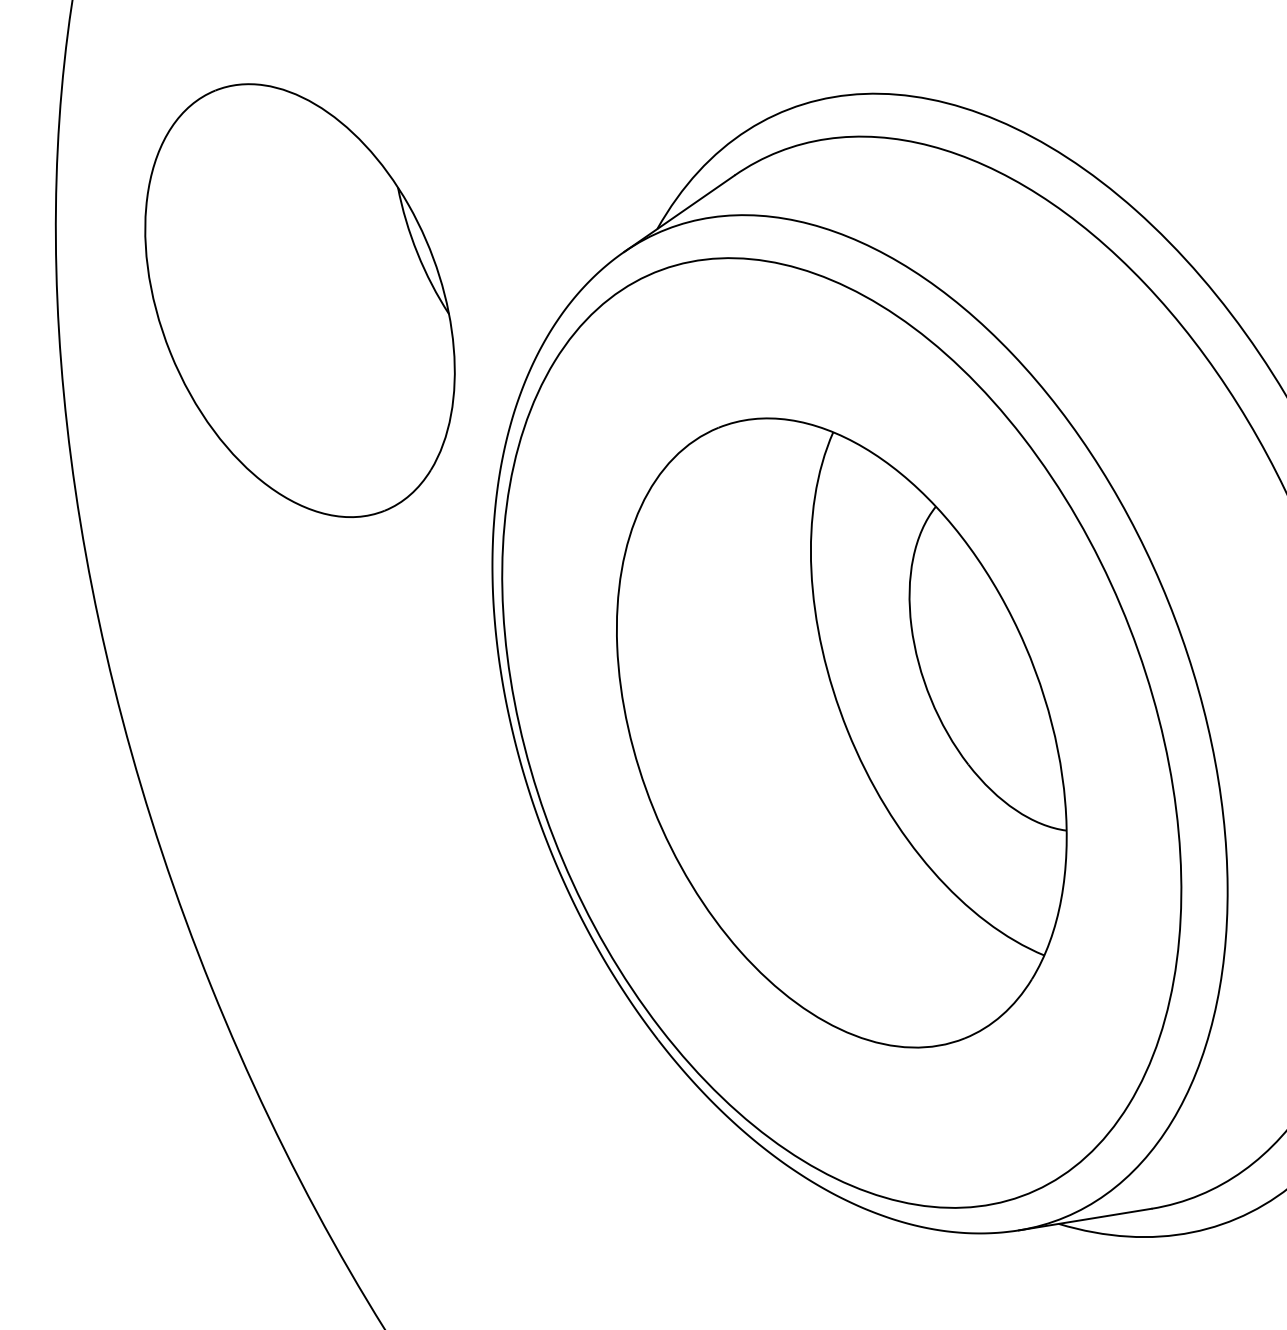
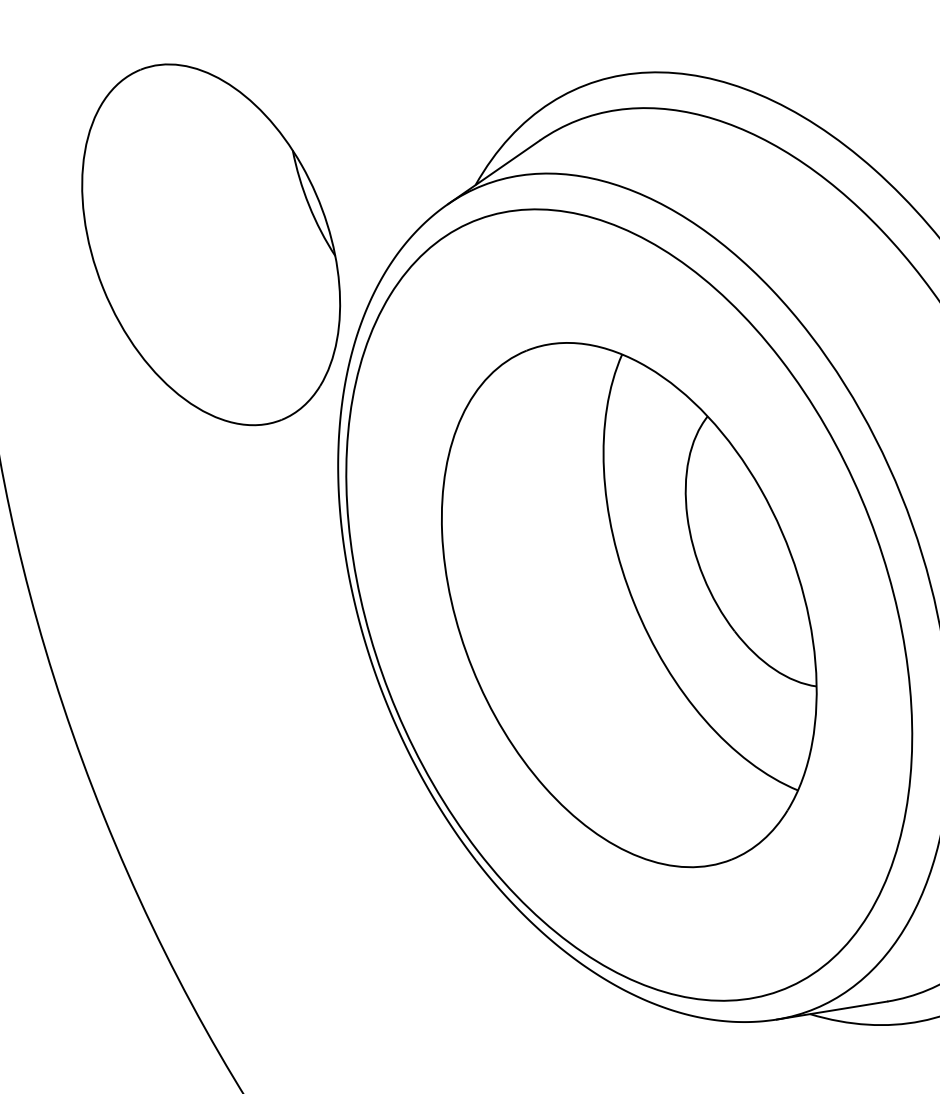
part: (299, 300) -> (210, 244), moved

